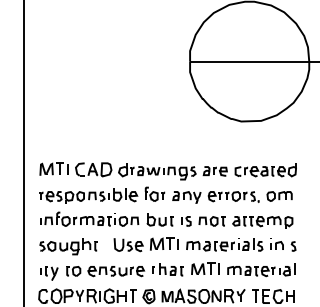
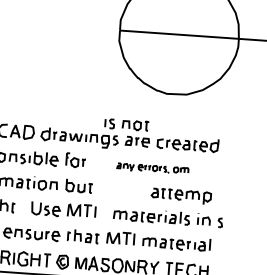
part: (232, 197) -> (152, 169), size x0.6
part: (203, 221) -> (126, 125), moved
part: (241, 244) -> (168, 217), moved

